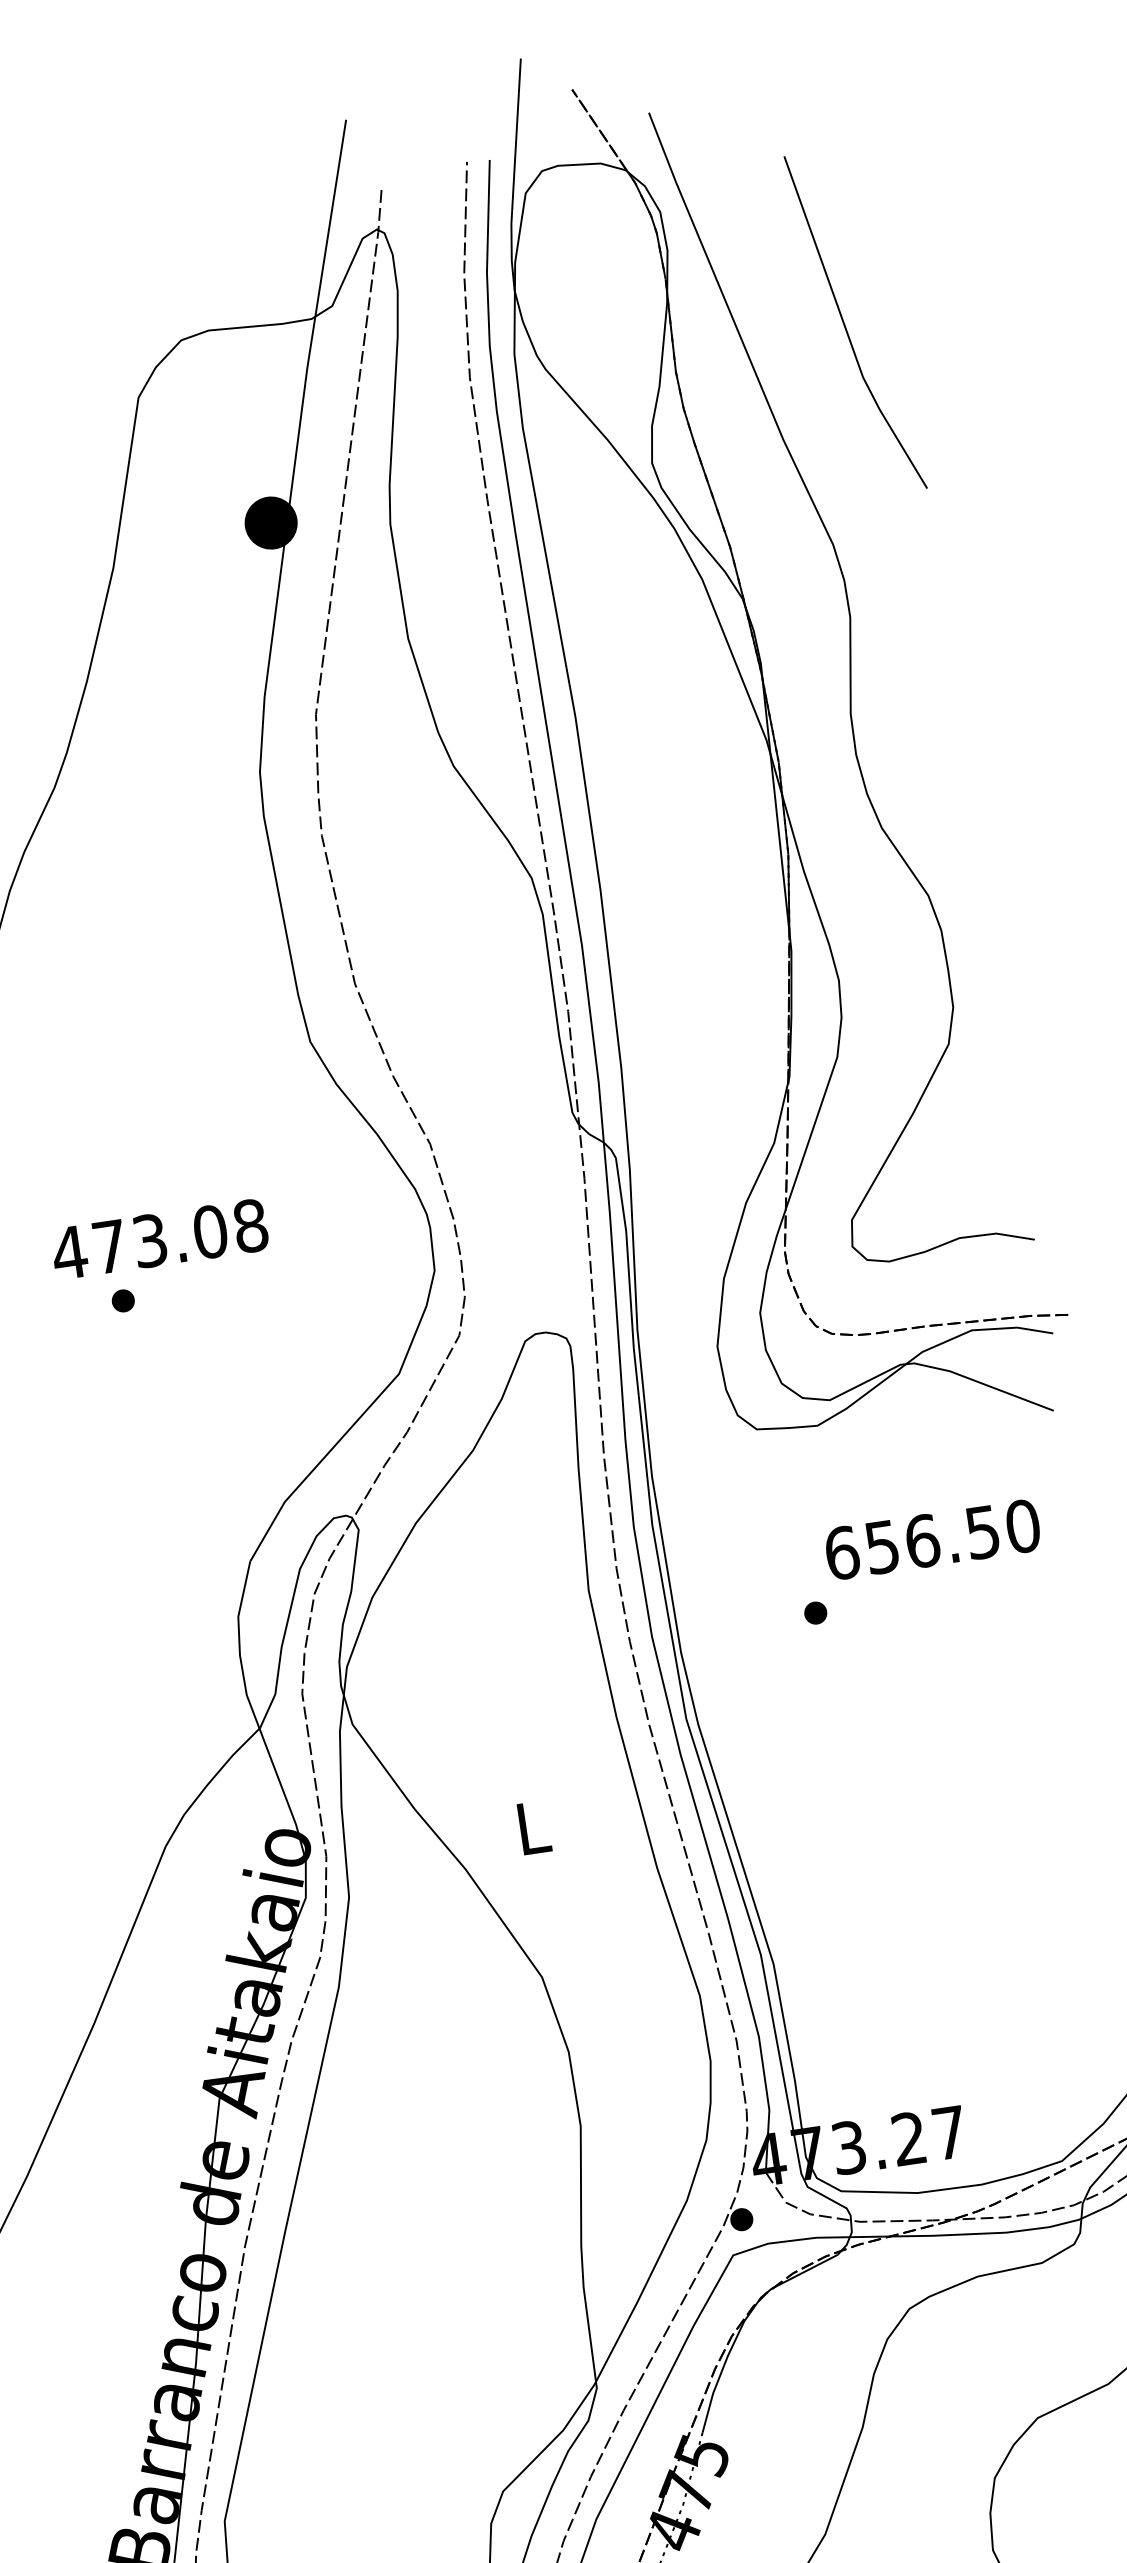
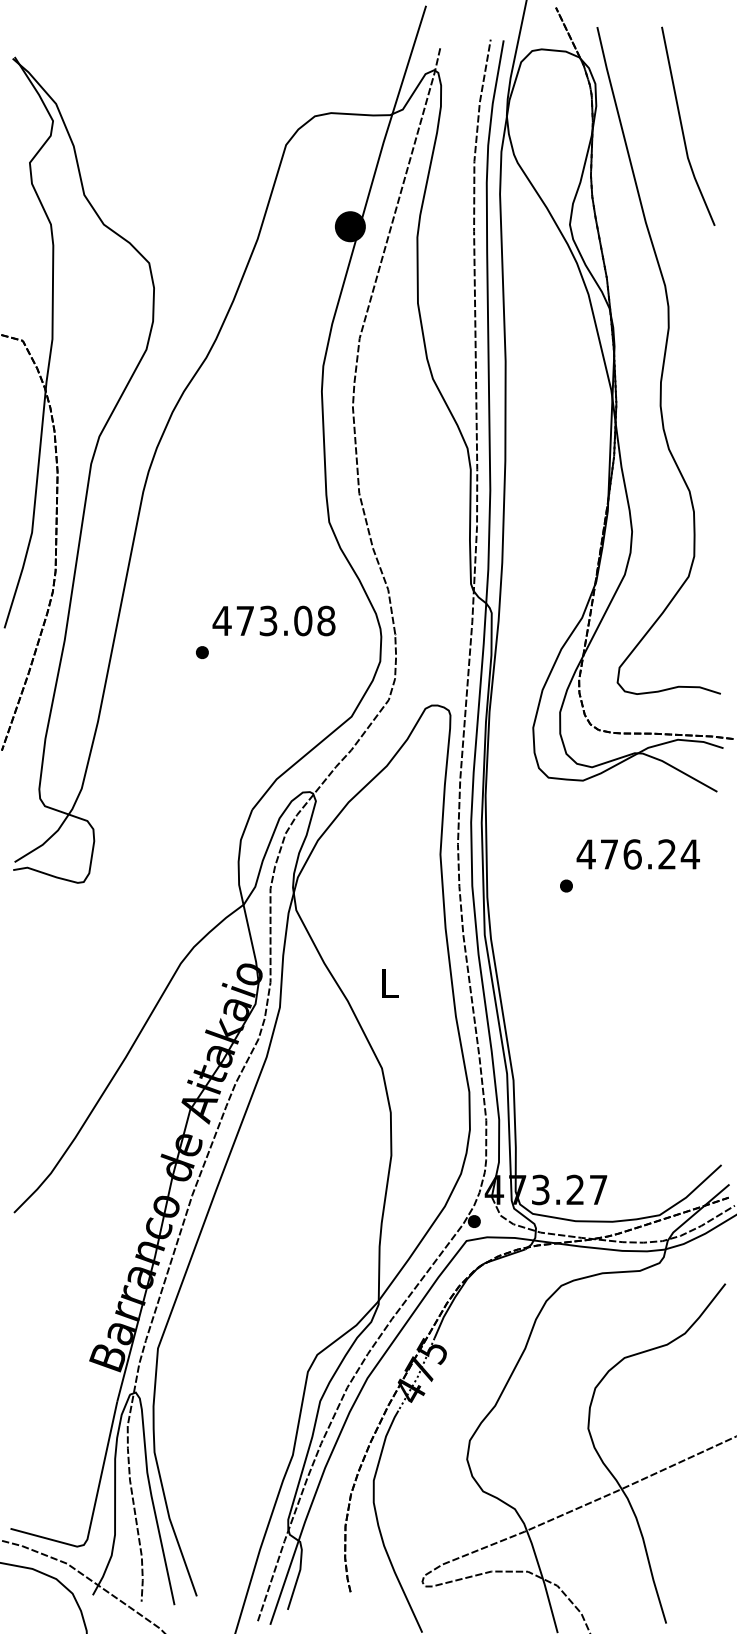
line: (845, 322) -> (682, 125), moved
text: (158, 1238) -> (273, 620), moved
text: (931, 1540) -> (637, 854), 656.50 -> 476.24

